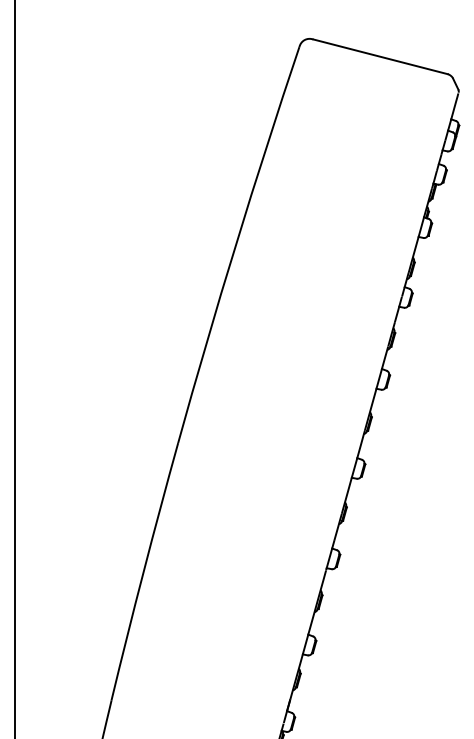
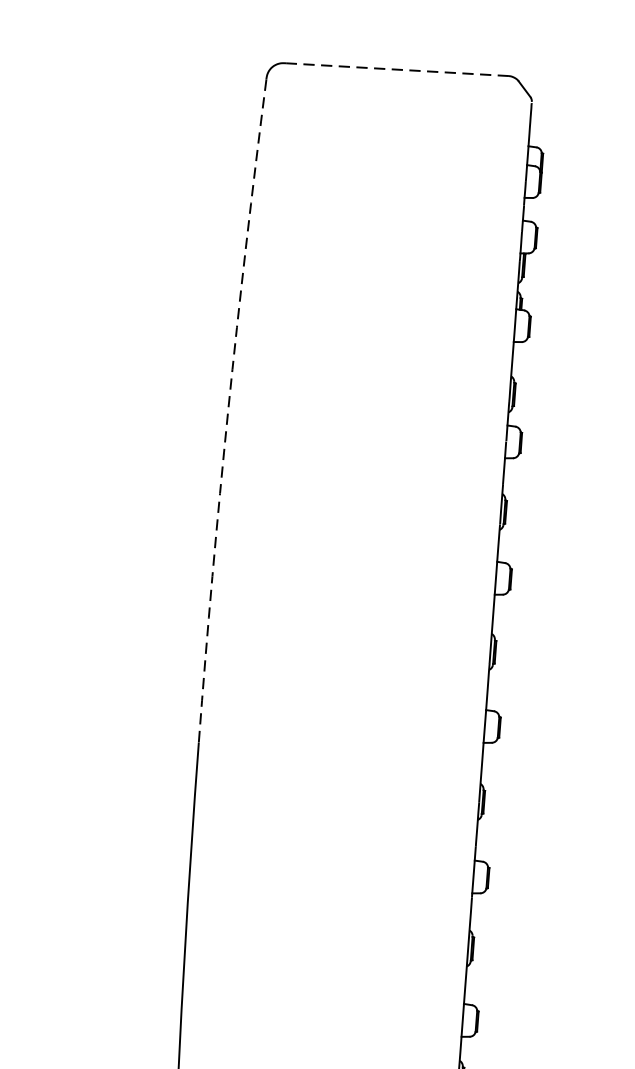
line: (380, 56) -> (397, 69), solid -> dashed
arc: (236, 244) -> (228, 410), solid -> dashed

